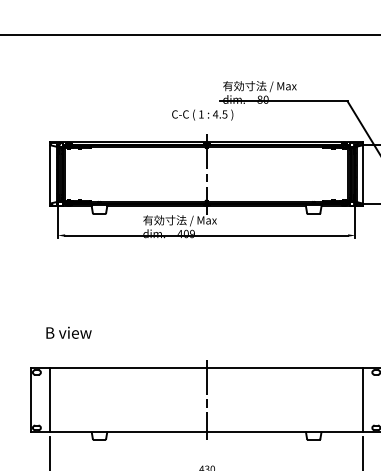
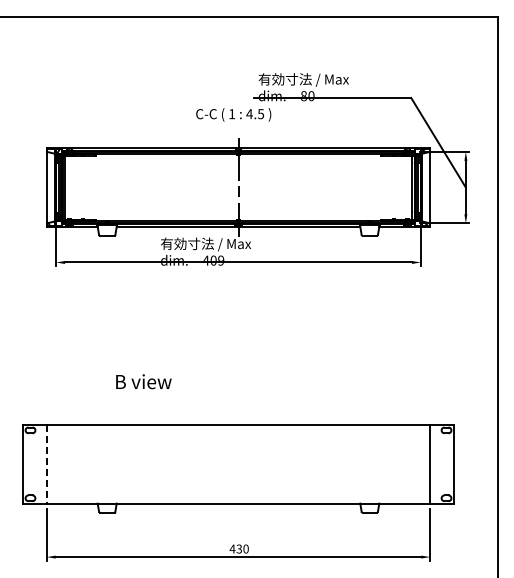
text: (68, 332) -> (143, 381), moved
line: (49, 400) -> (46, 464), solid -> dashed
line: (206, 400) -> (238, 464), removed

